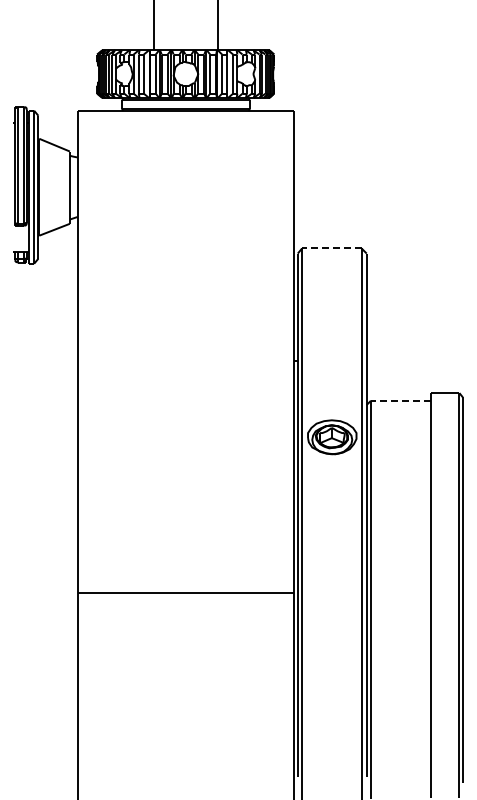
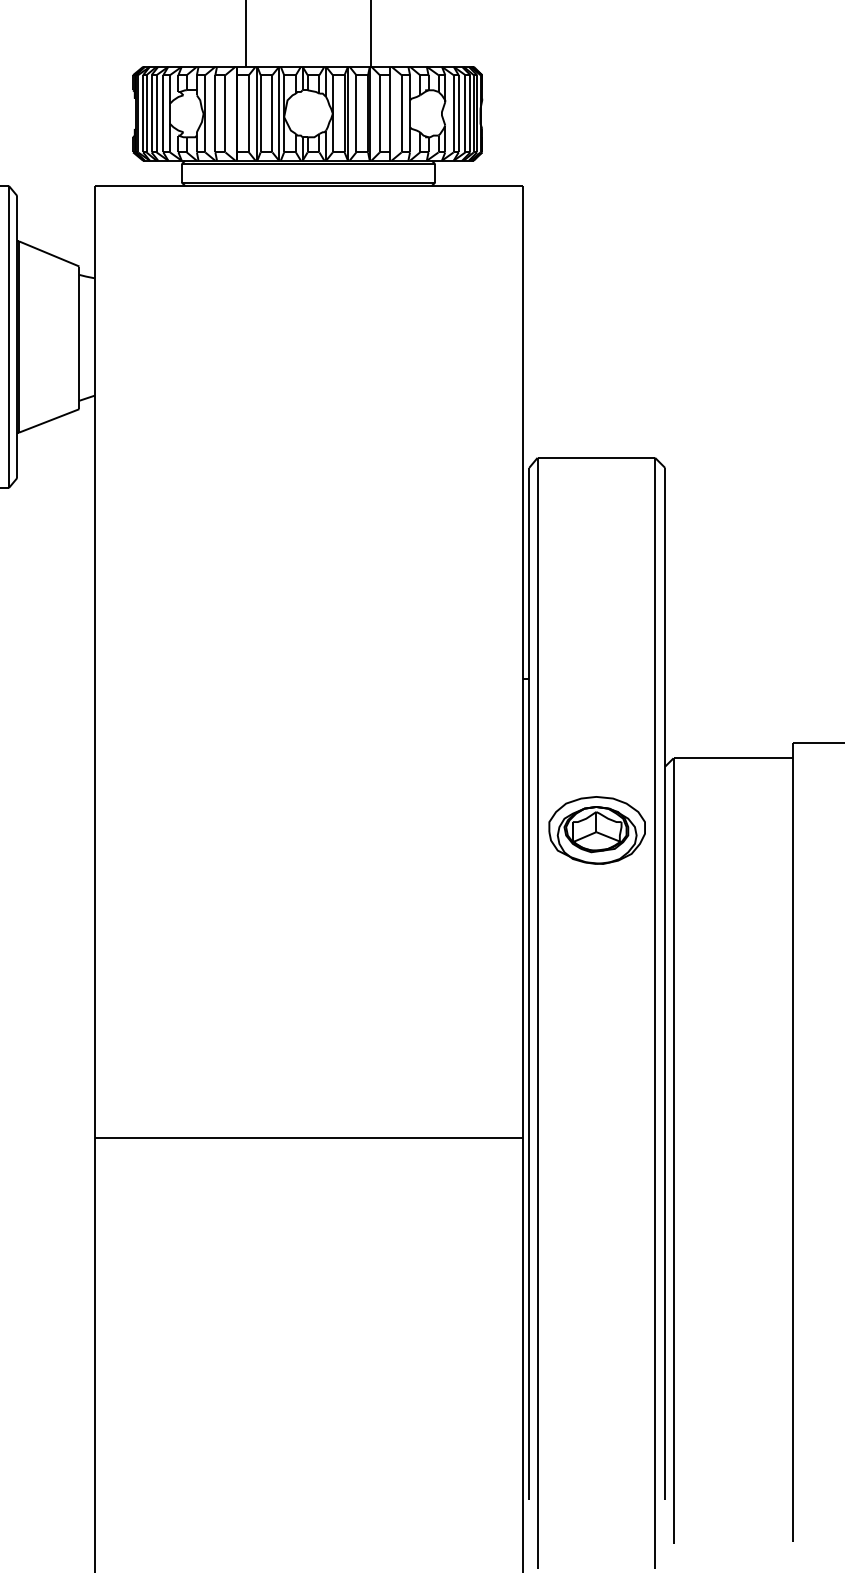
line: (331, 248) -> (595, 457), dashed -> solid
line: (400, 400) -> (731, 757), dashed -> solid

